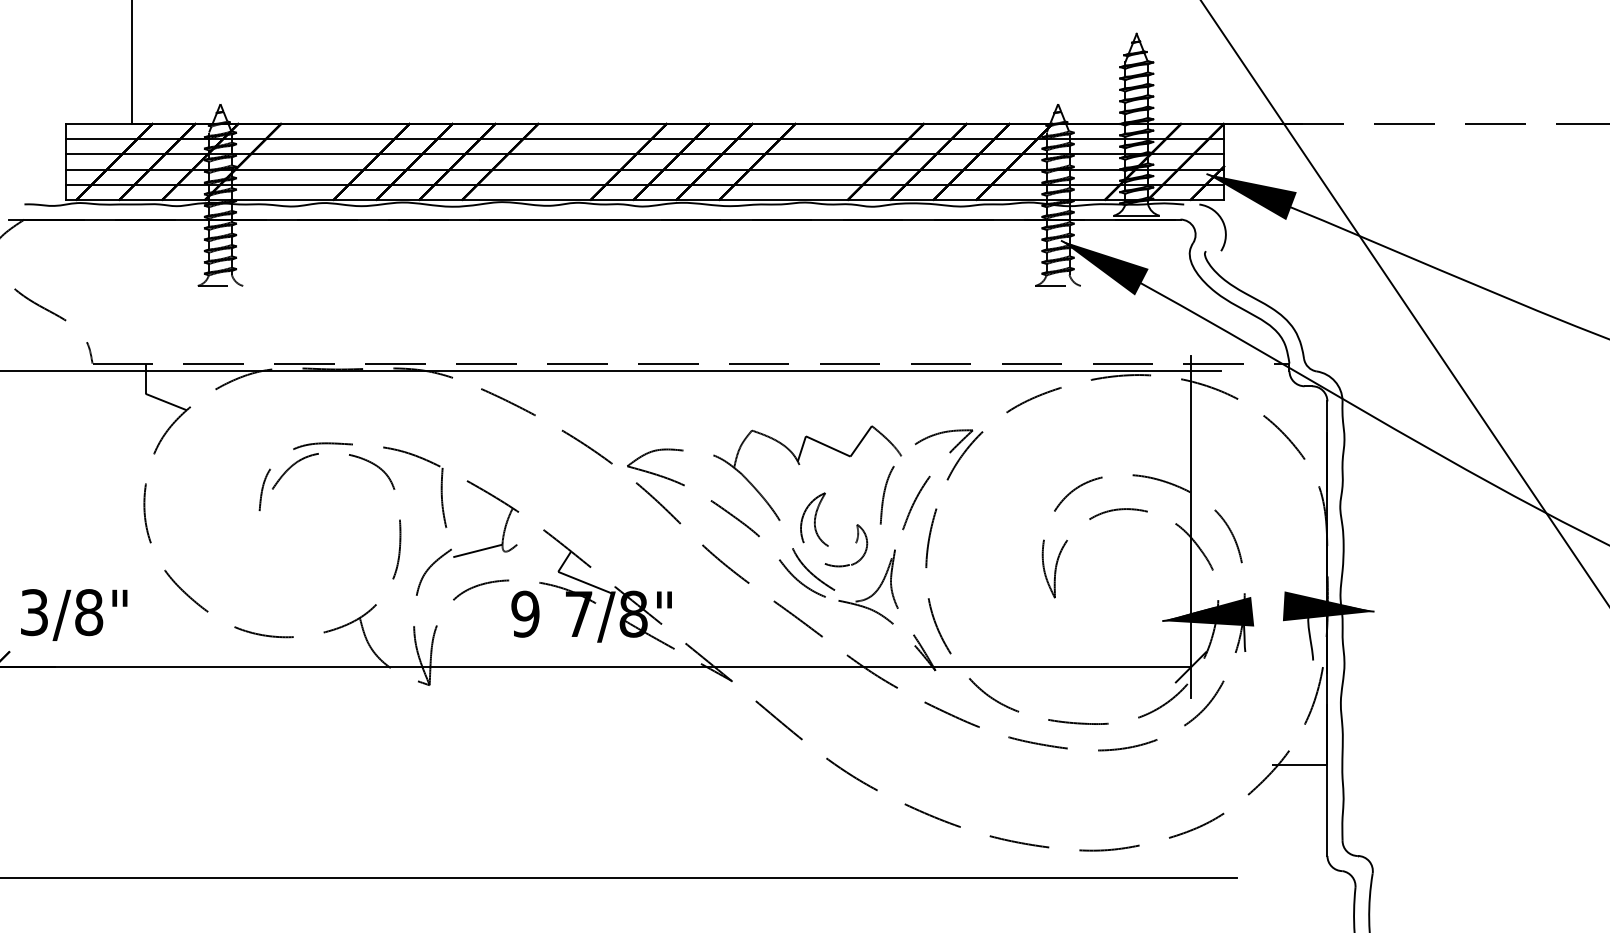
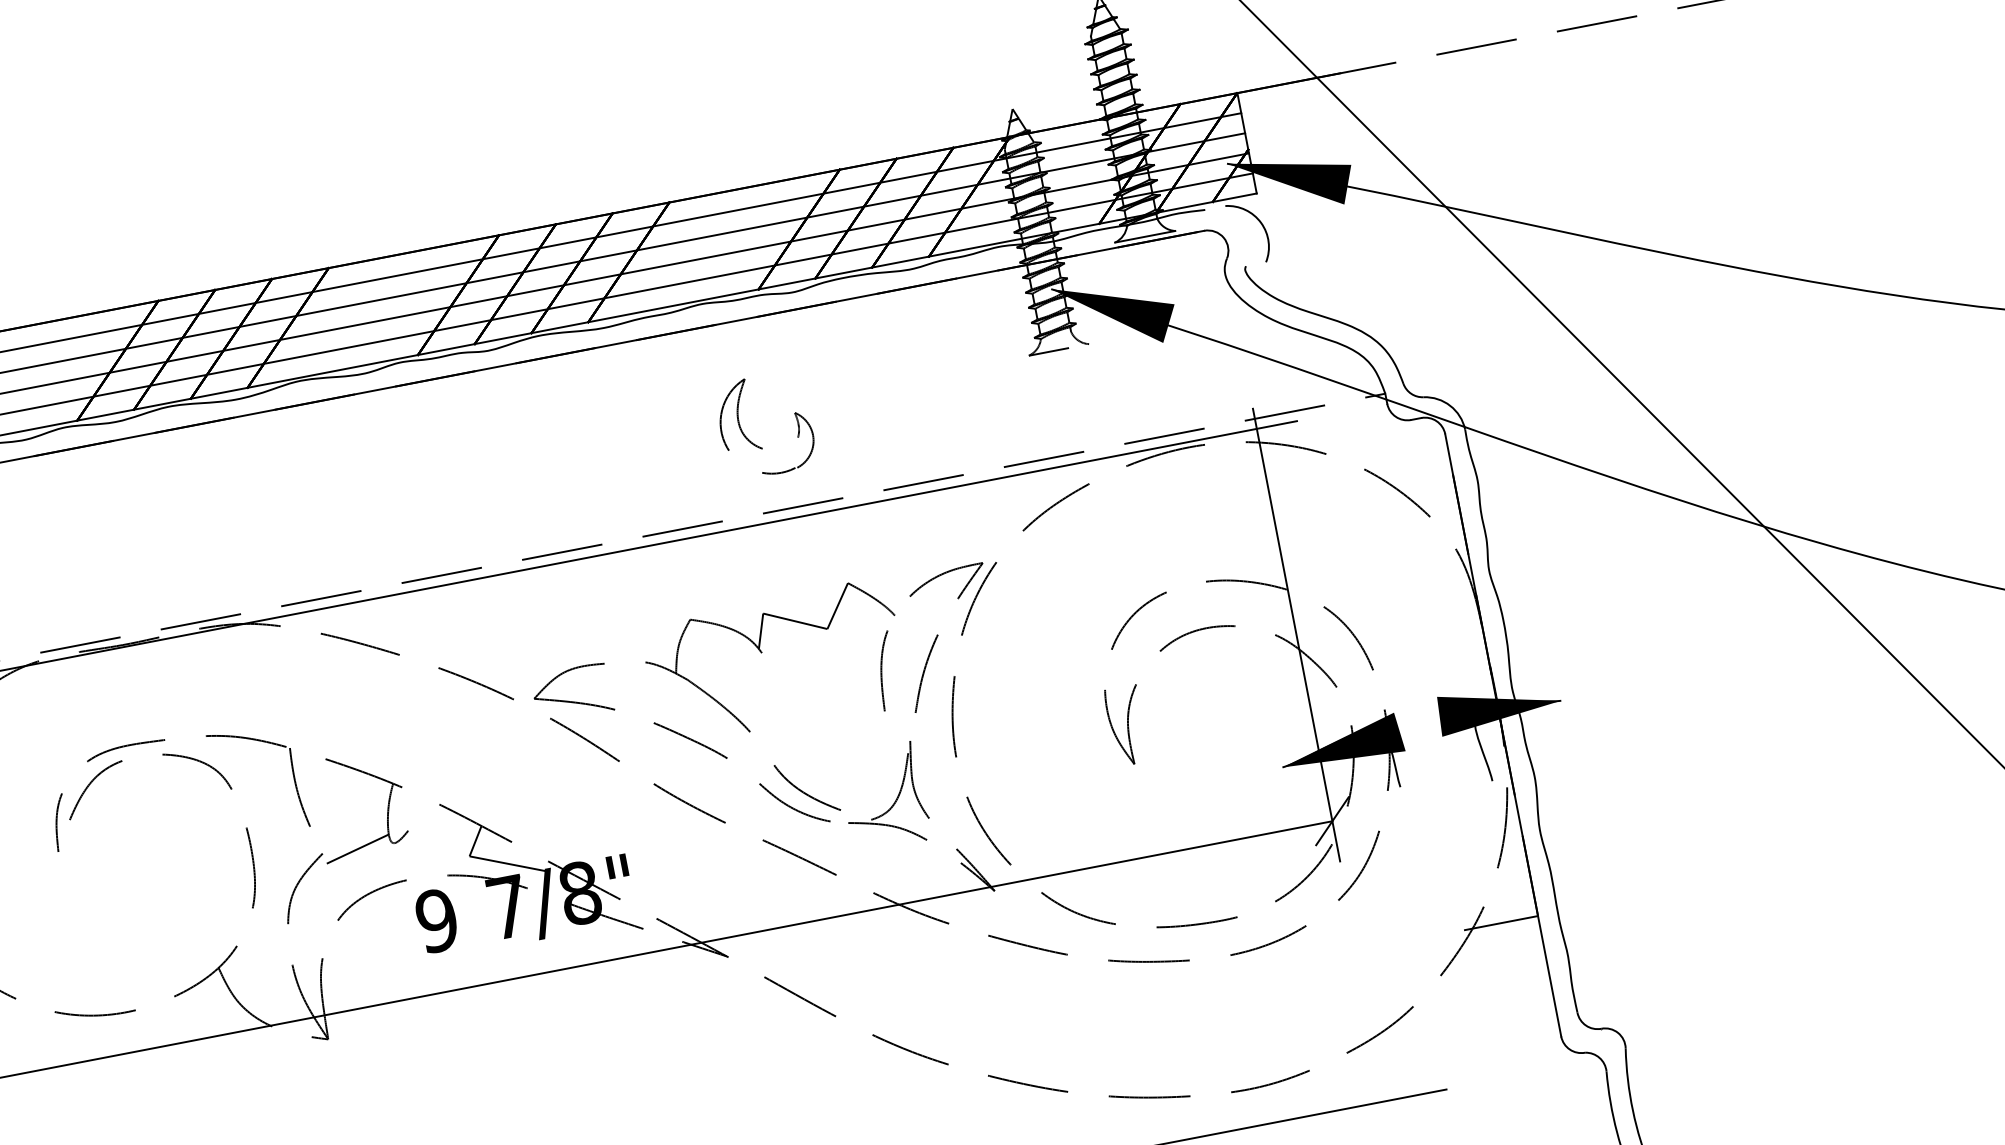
part: (820, 537) -> (749, 439), moved

